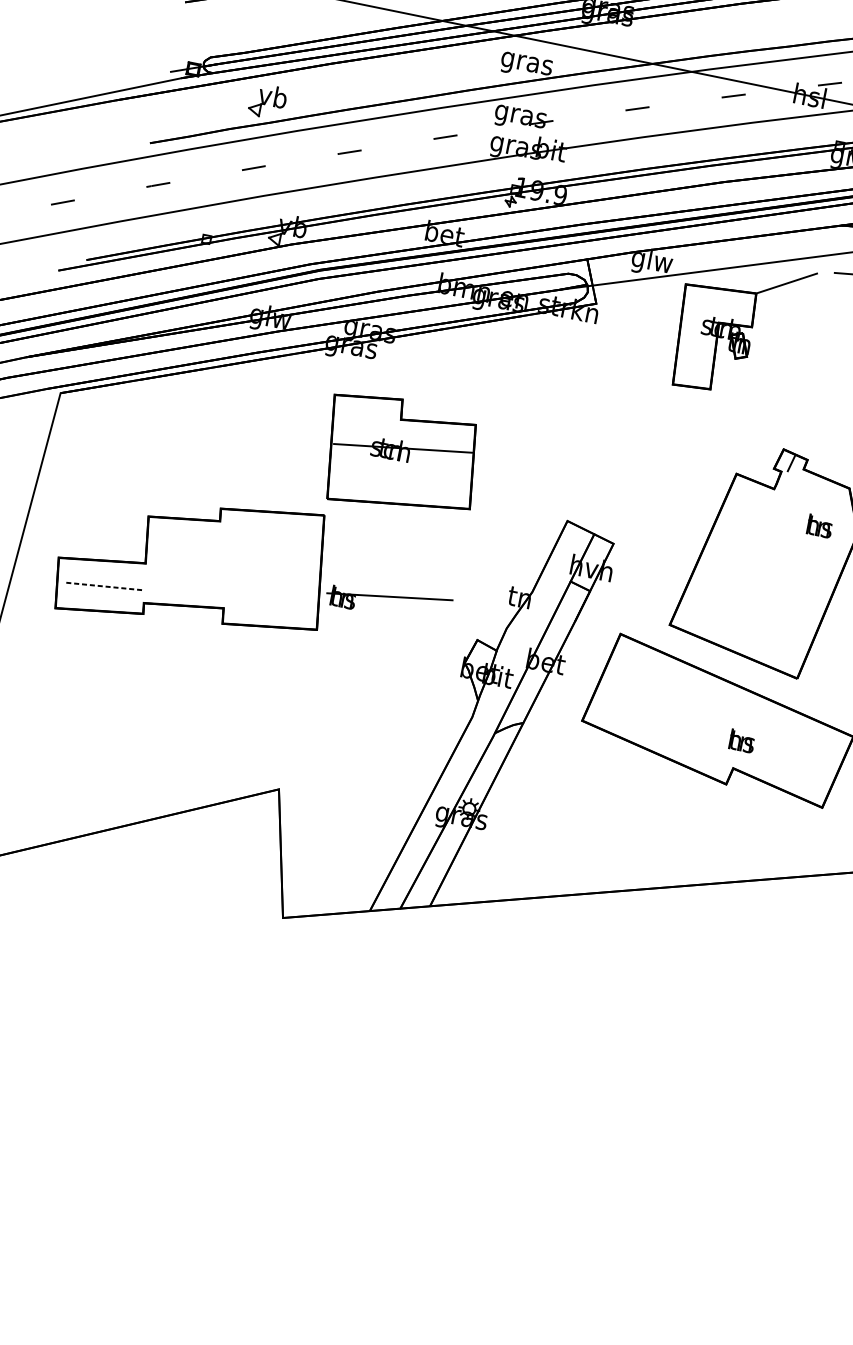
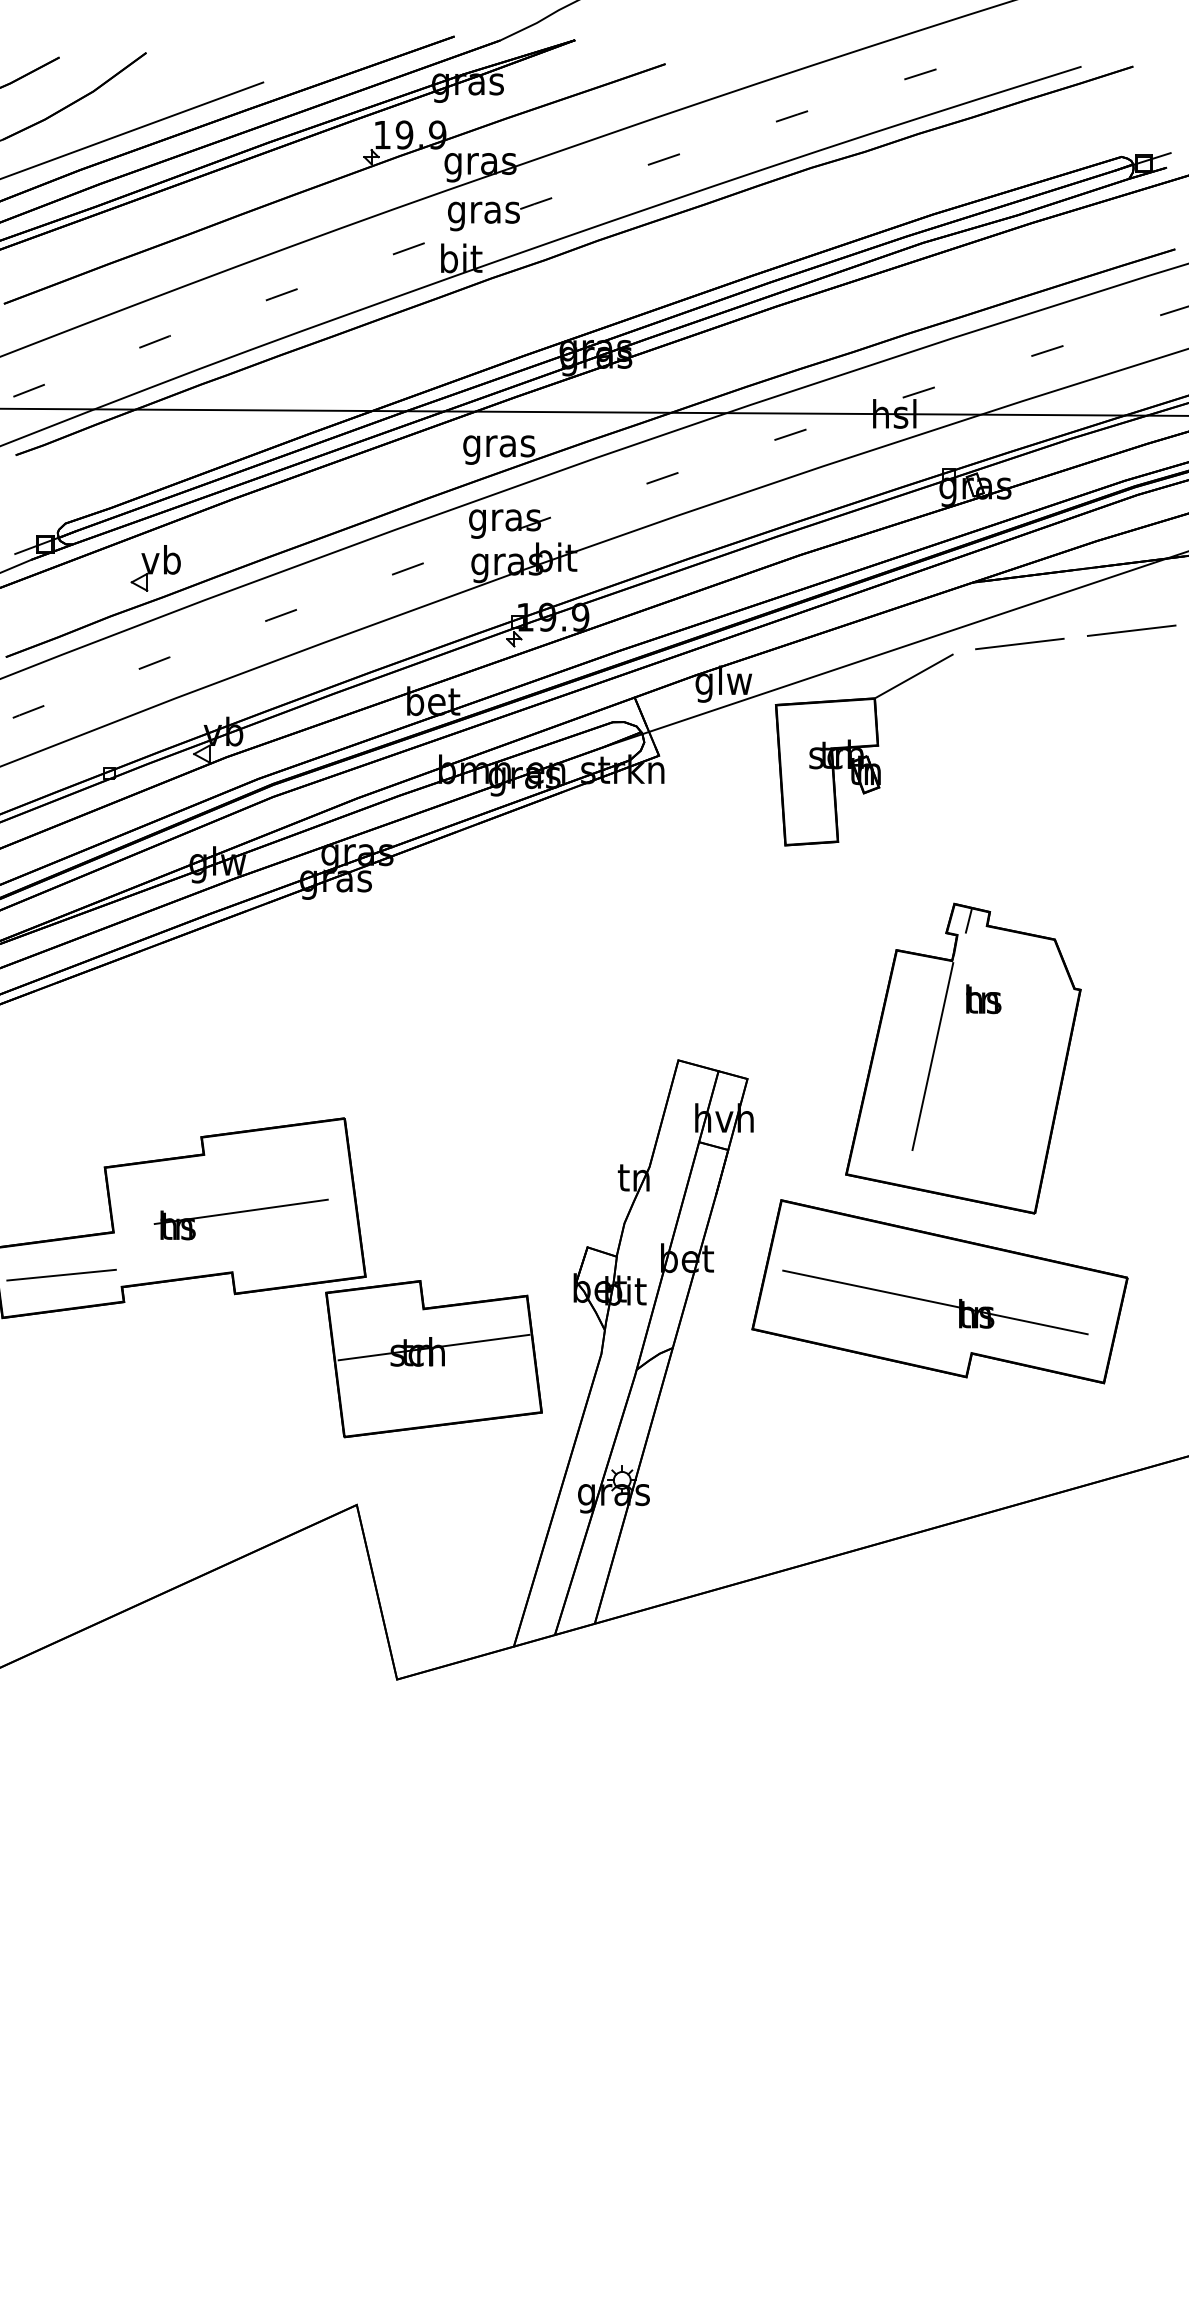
part: (400, 456) -> (433, 1359), moved
text: (819, 526) -> (983, 999), moved
line: (747, 553) -> (932, 1056), added
line: (102, 586) -> (61, 1275), dashed -> solid
part: (387, 597) -> (238, 1213), moved
line: (714, 727) -> (935, 1302), added

